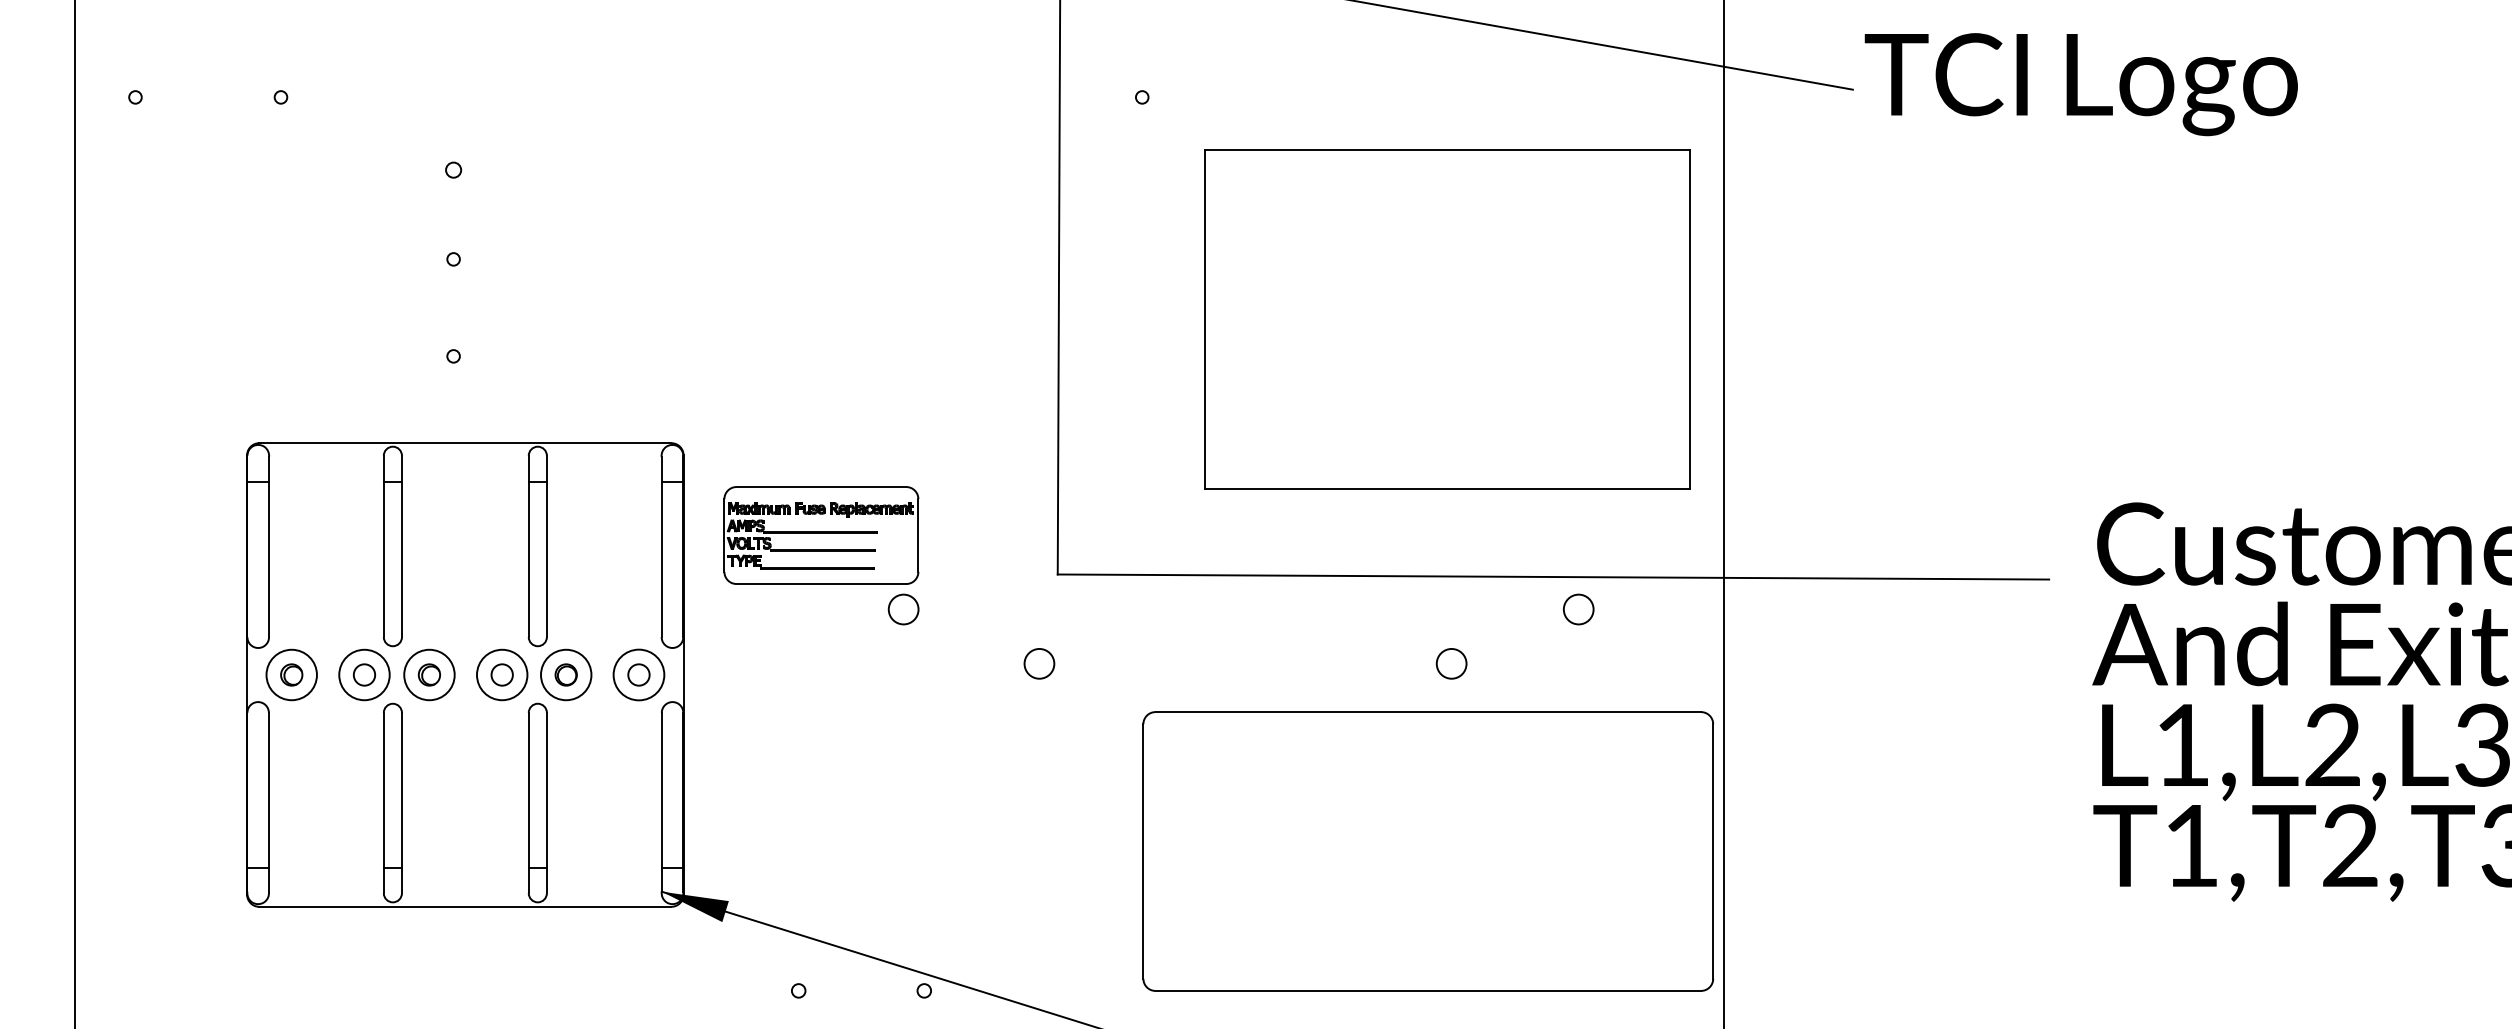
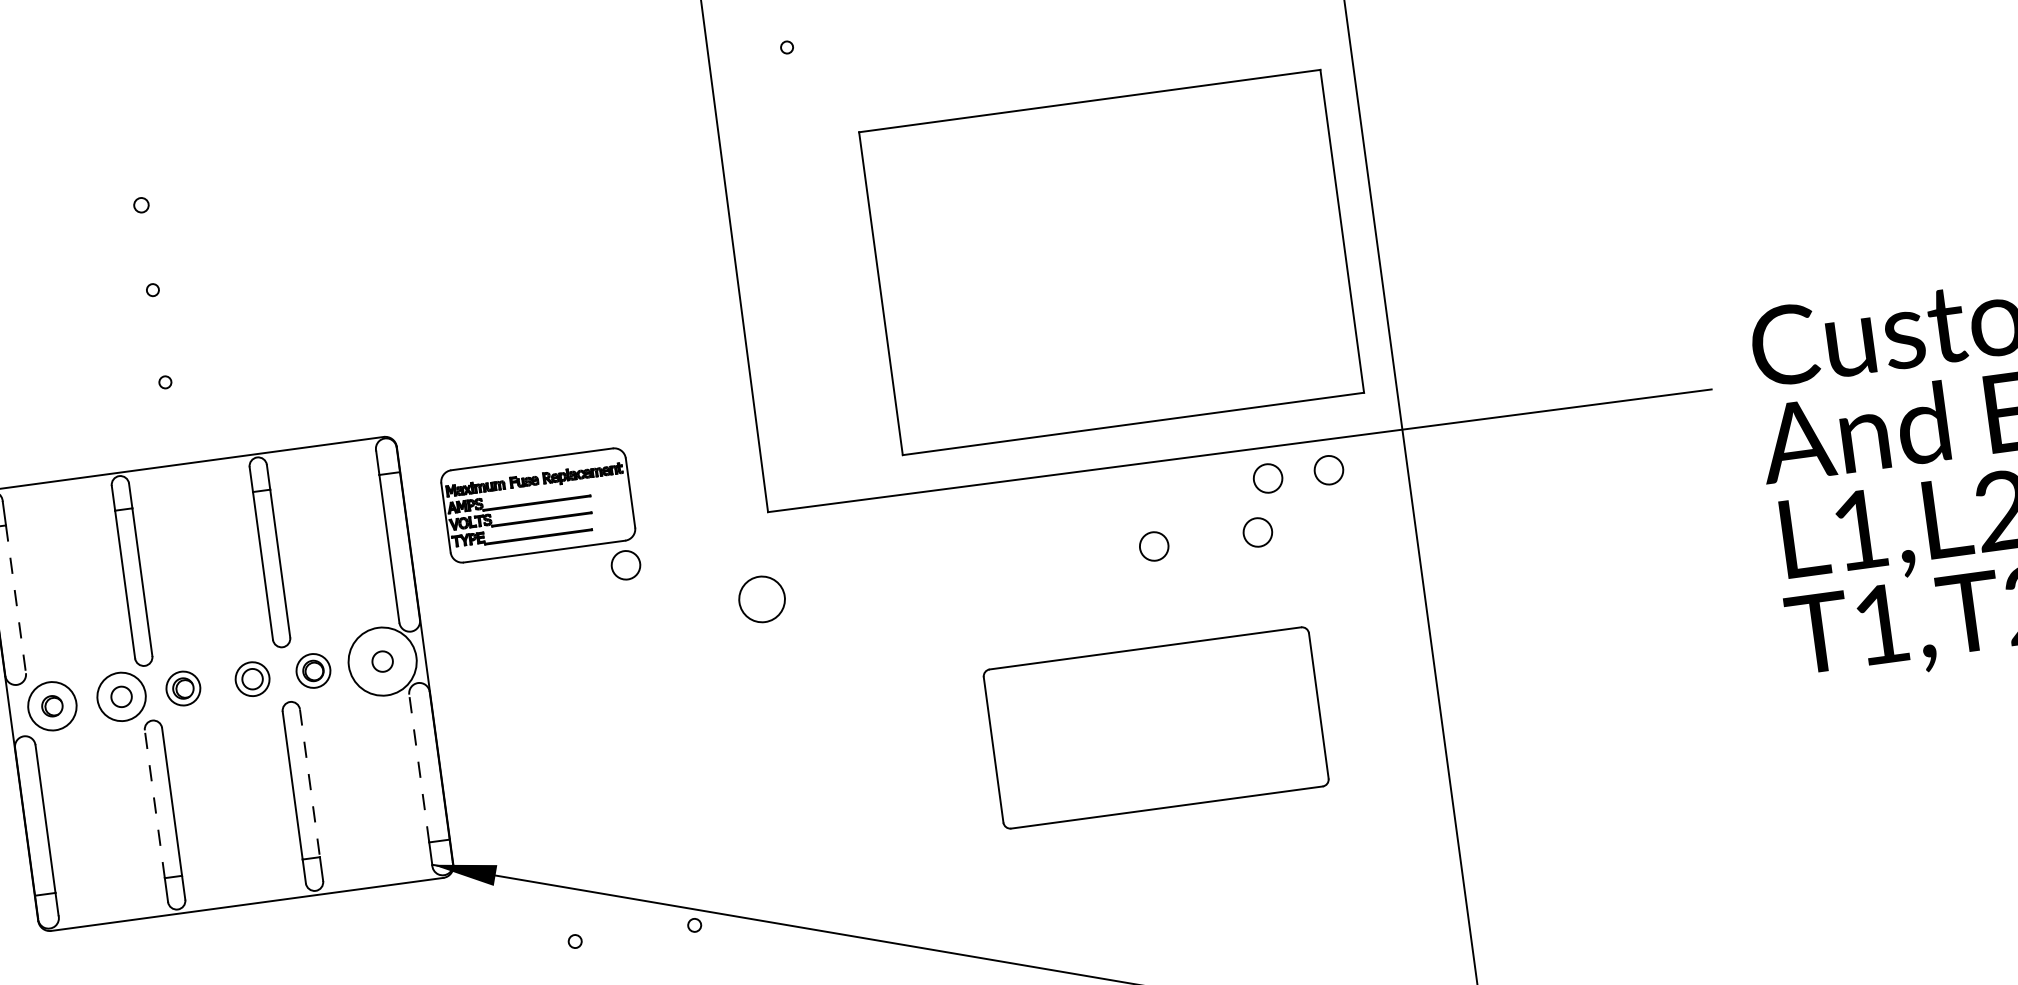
part: (1447, 319) -> (1111, 262), moved
line: (269, 559) -> (16, 599), solid -> dashed
circle: (1642, 609) -> (1328, 470), added
circle: (1039, 663) -> (762, 599), size x1.6
circle: (1560, 663) -> (1257, 532), added
circle: (429, 674) -> (183, 688), size x0.7
circle: (502, 674) -> (252, 678), size x0.7
circle: (566, 674) -> (313, 670), size x0.7
circle: (638, 674) -> (382, 661), size x1.4
line: (383, 790) -> (154, 804), solid -> dashed
line: (546, 790) -> (309, 783), solid -> dashed
line: (661, 790) -> (418, 768), solid -> dashed
part: (1428, 851) -> (1156, 727), size x0.6

